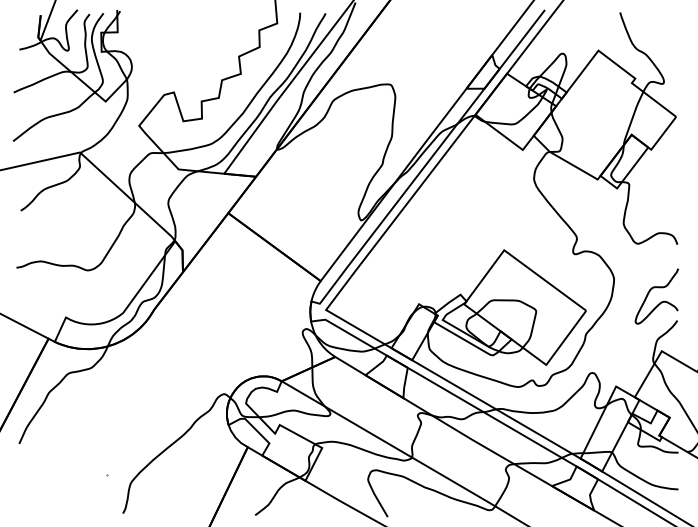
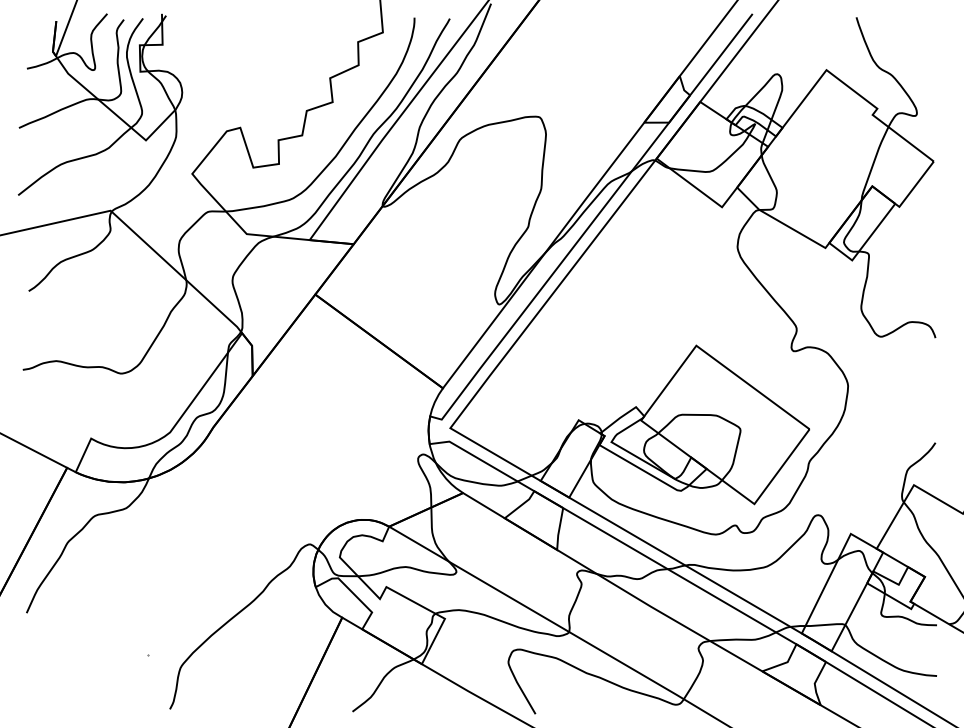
curve: (659, 302) -> (910, 417), removed

